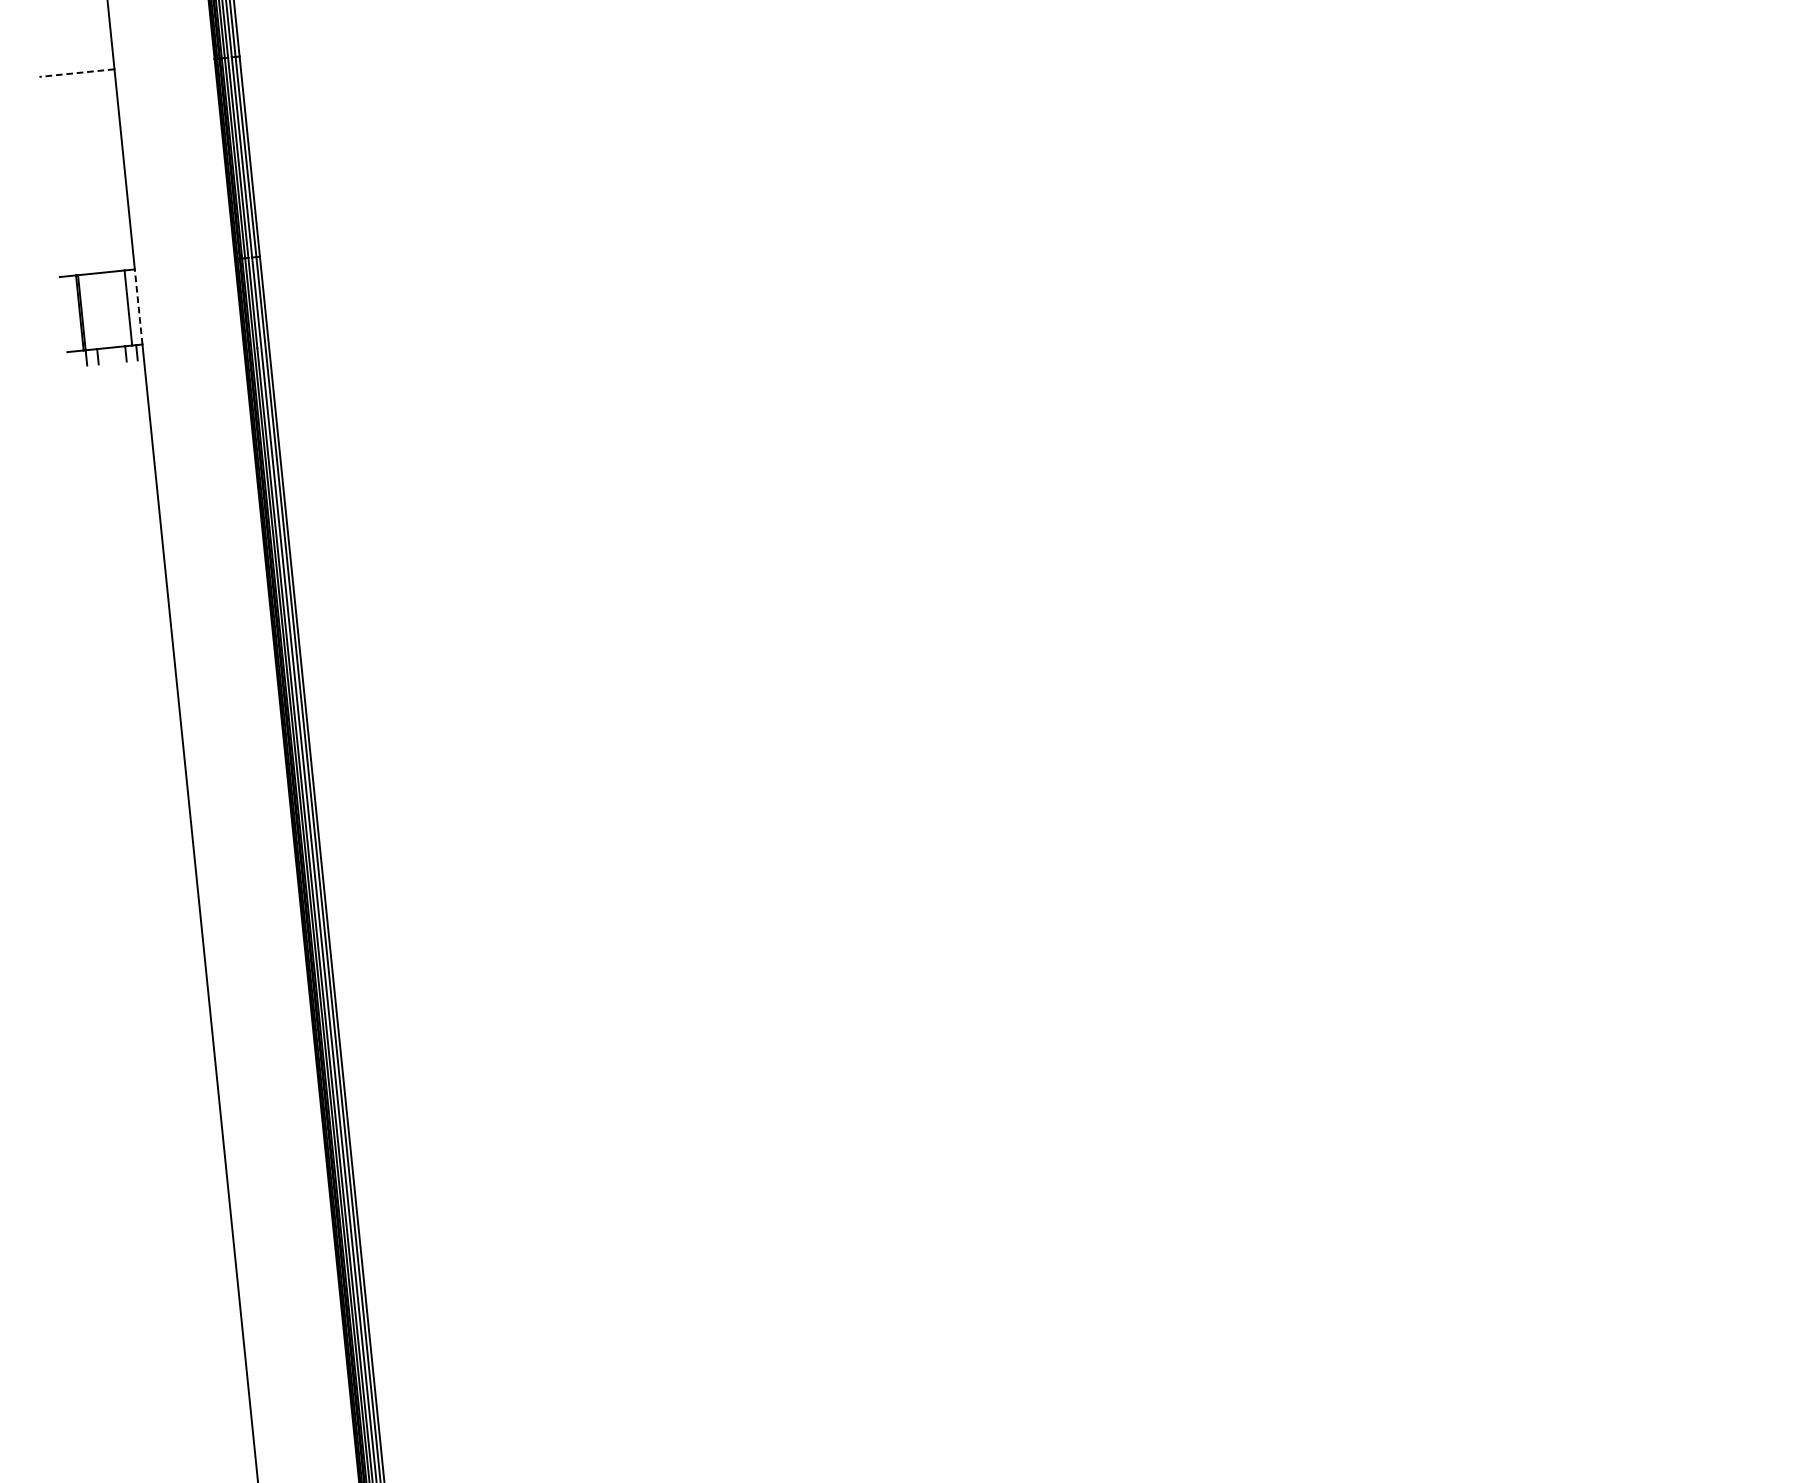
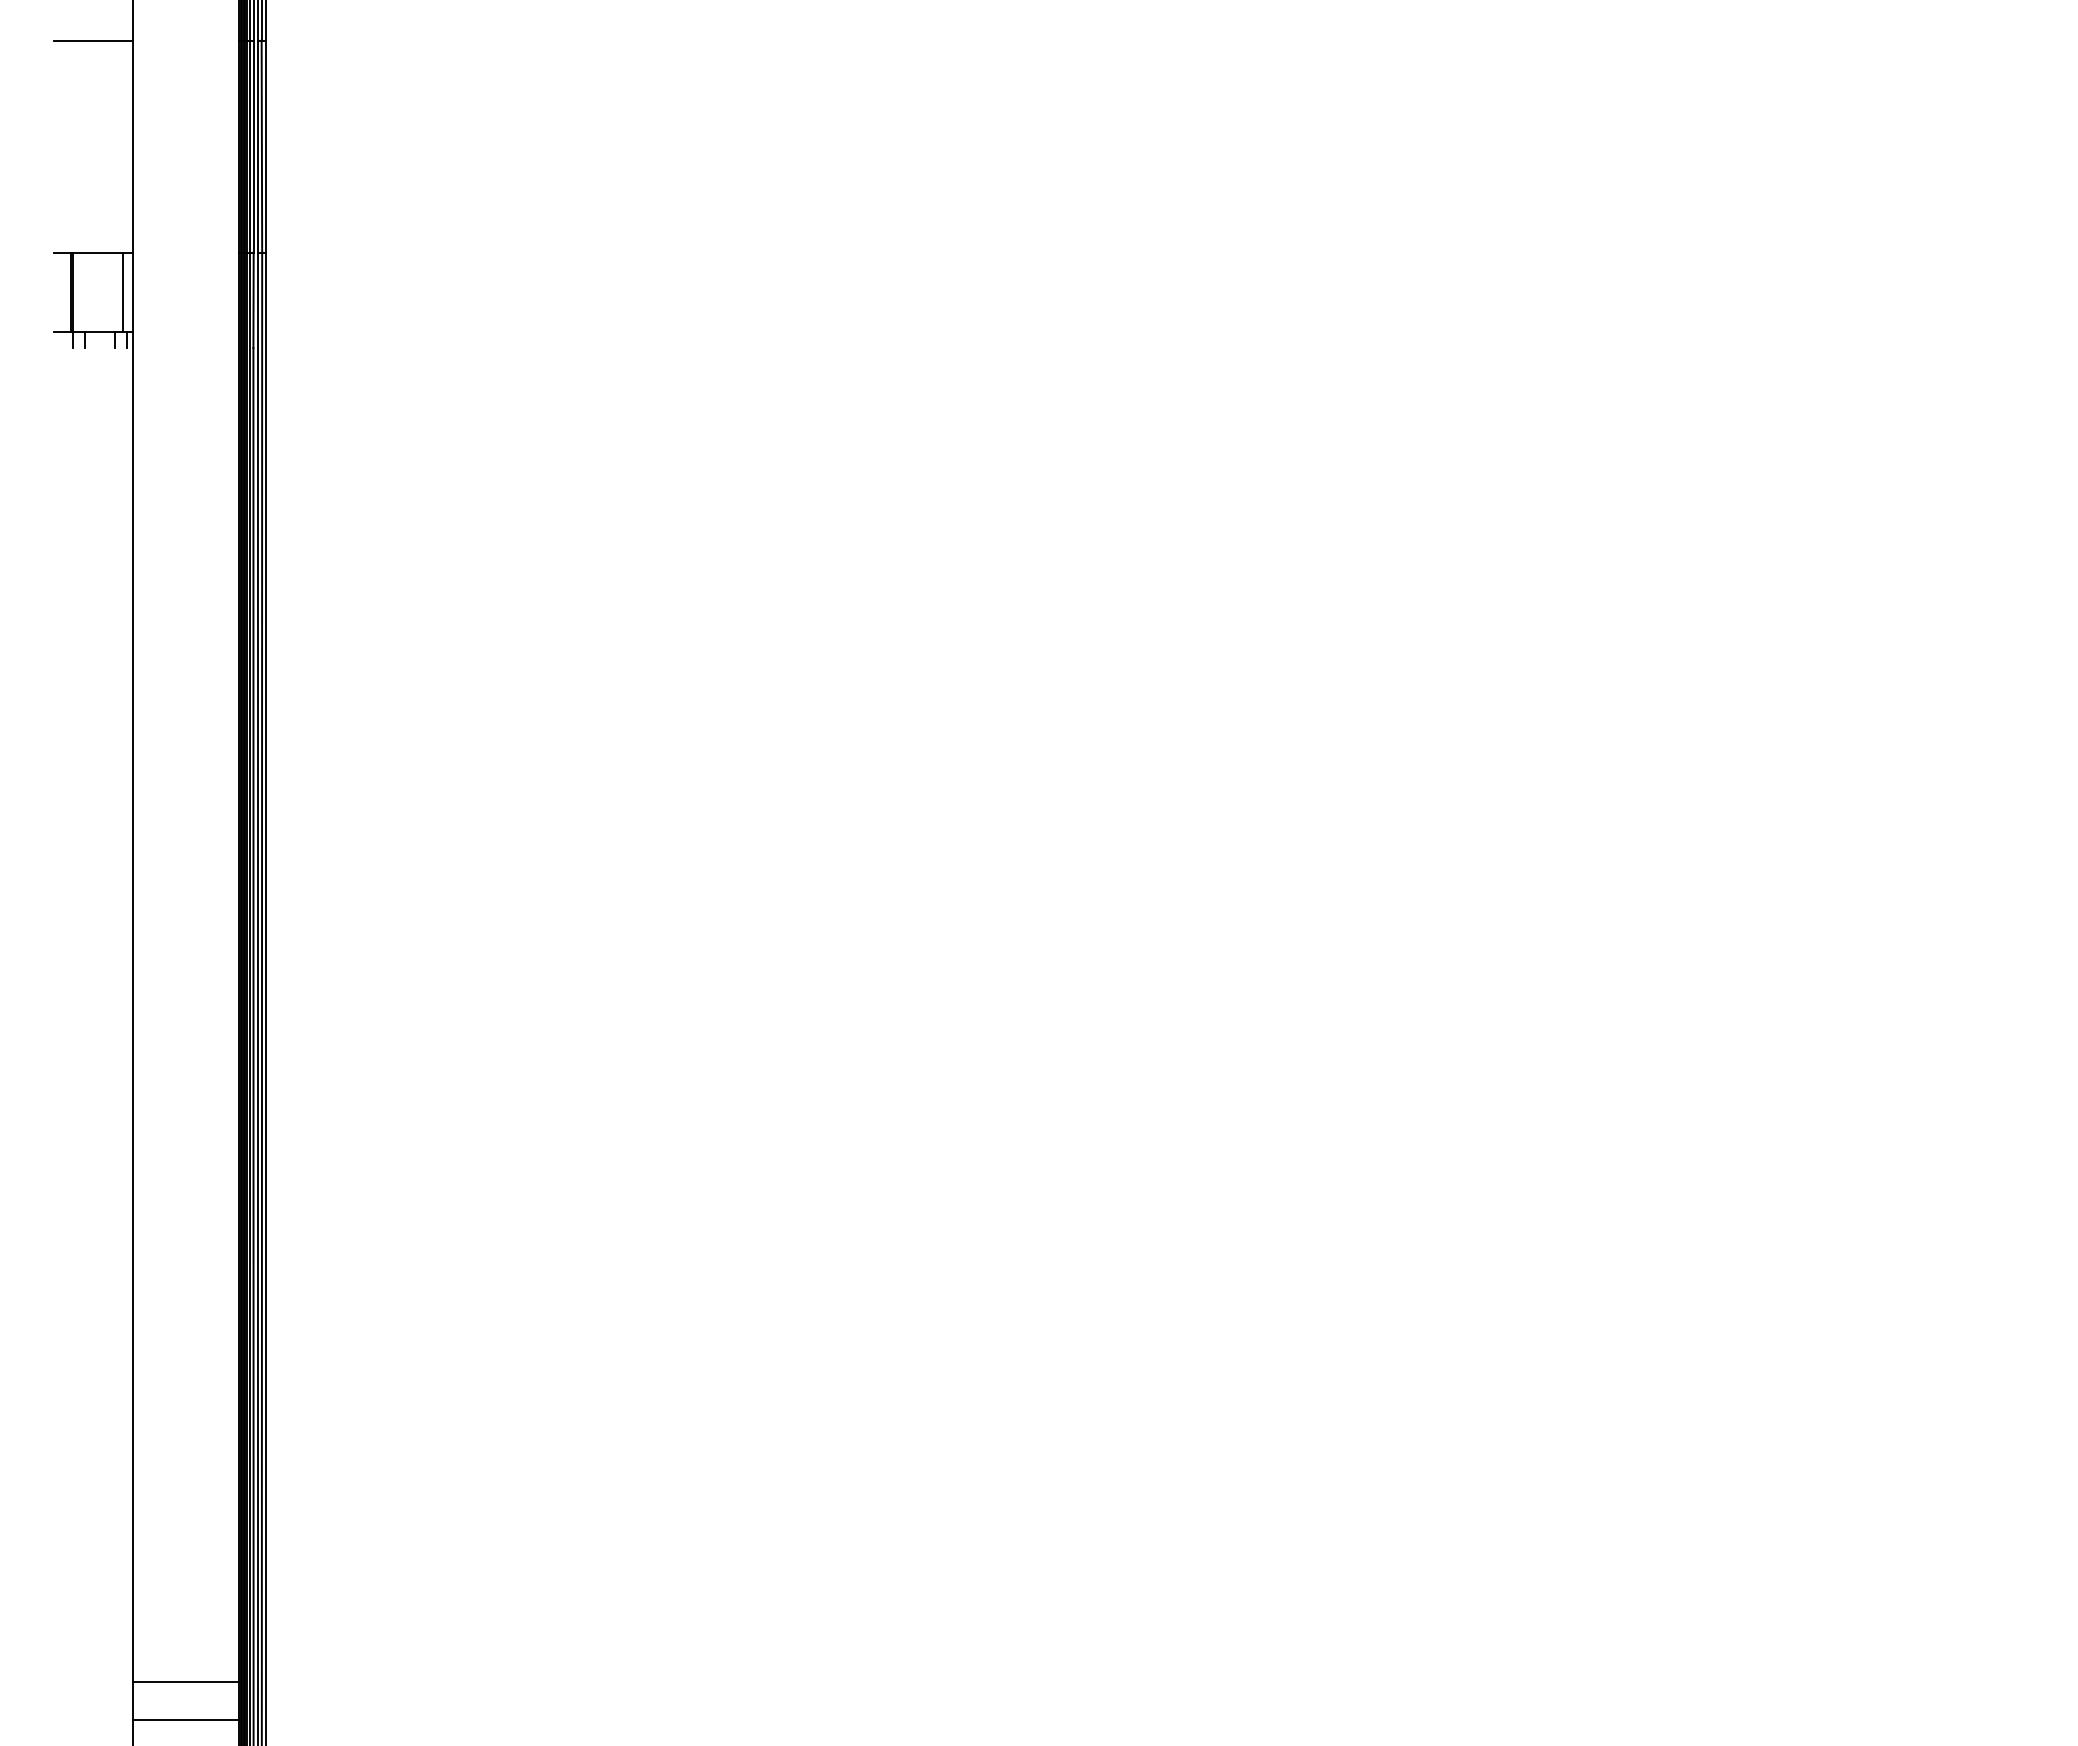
line: (76, 73) -> (93, 40), dashed -> solid
line: (138, 307) -> (133, 292), dashed -> solid

